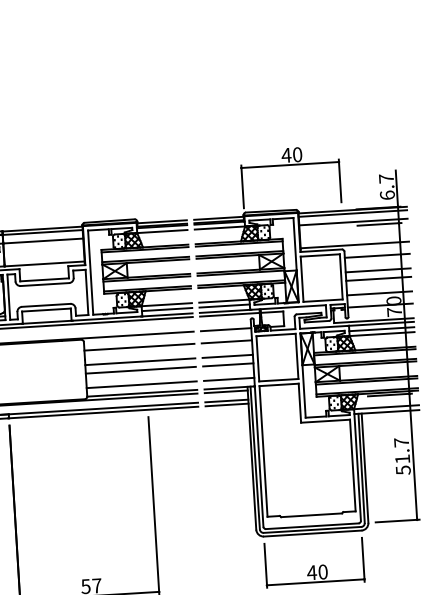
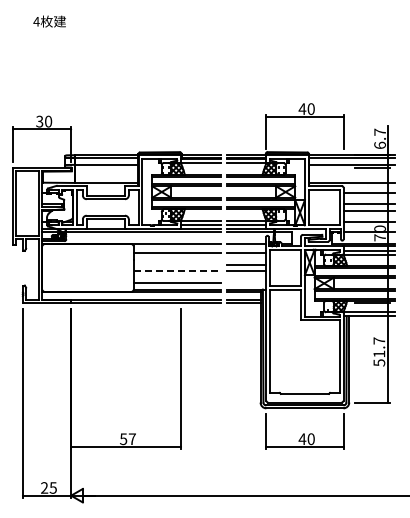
line: (139, 361) -> (176, 264), removed
line: (141, 370) -> (177, 271), solid -> dashed
line: (229, 378) -> (246, 282), removed

